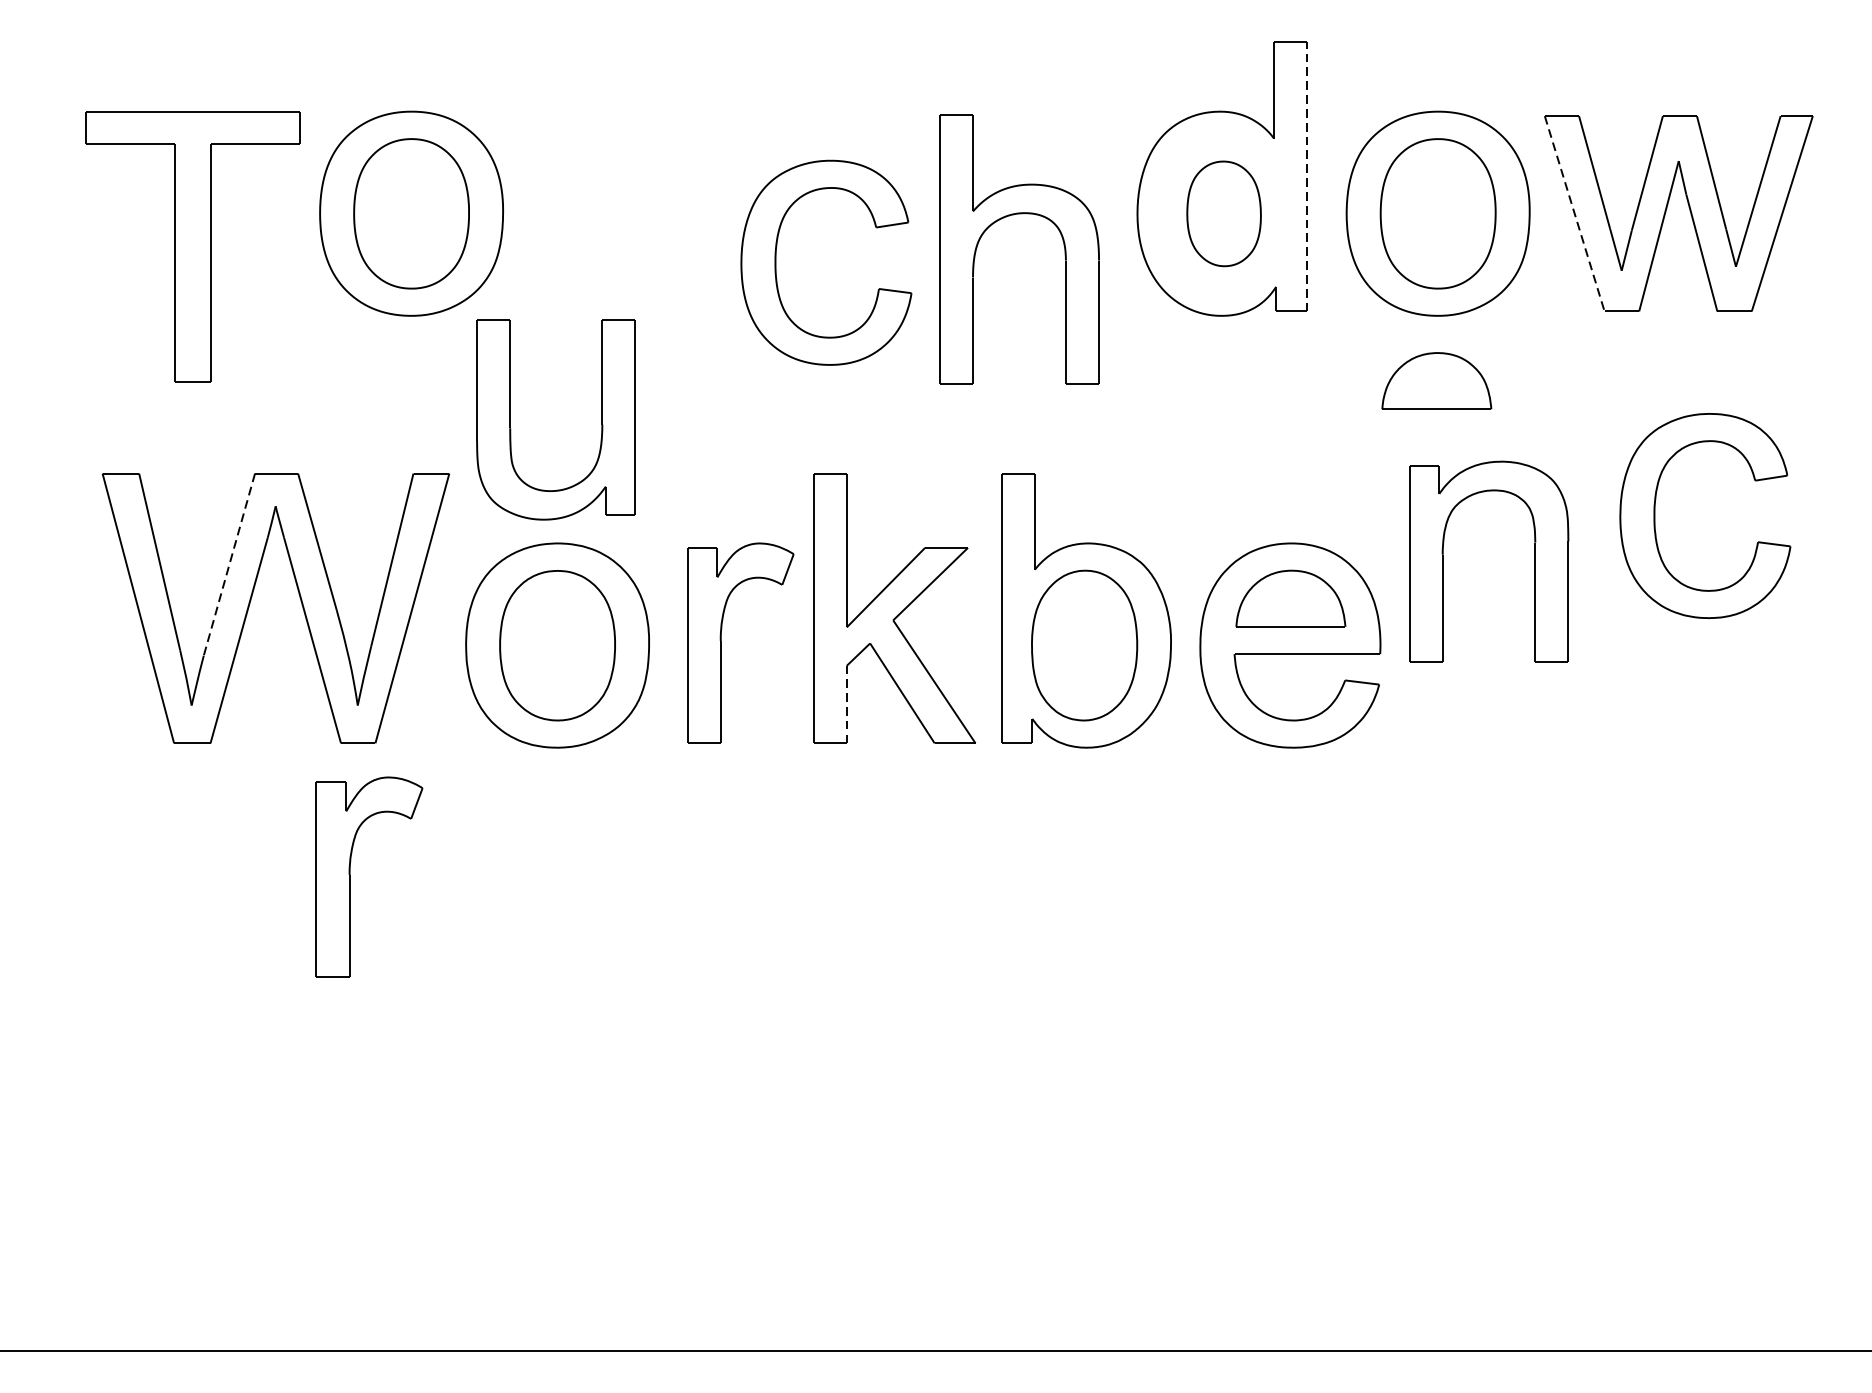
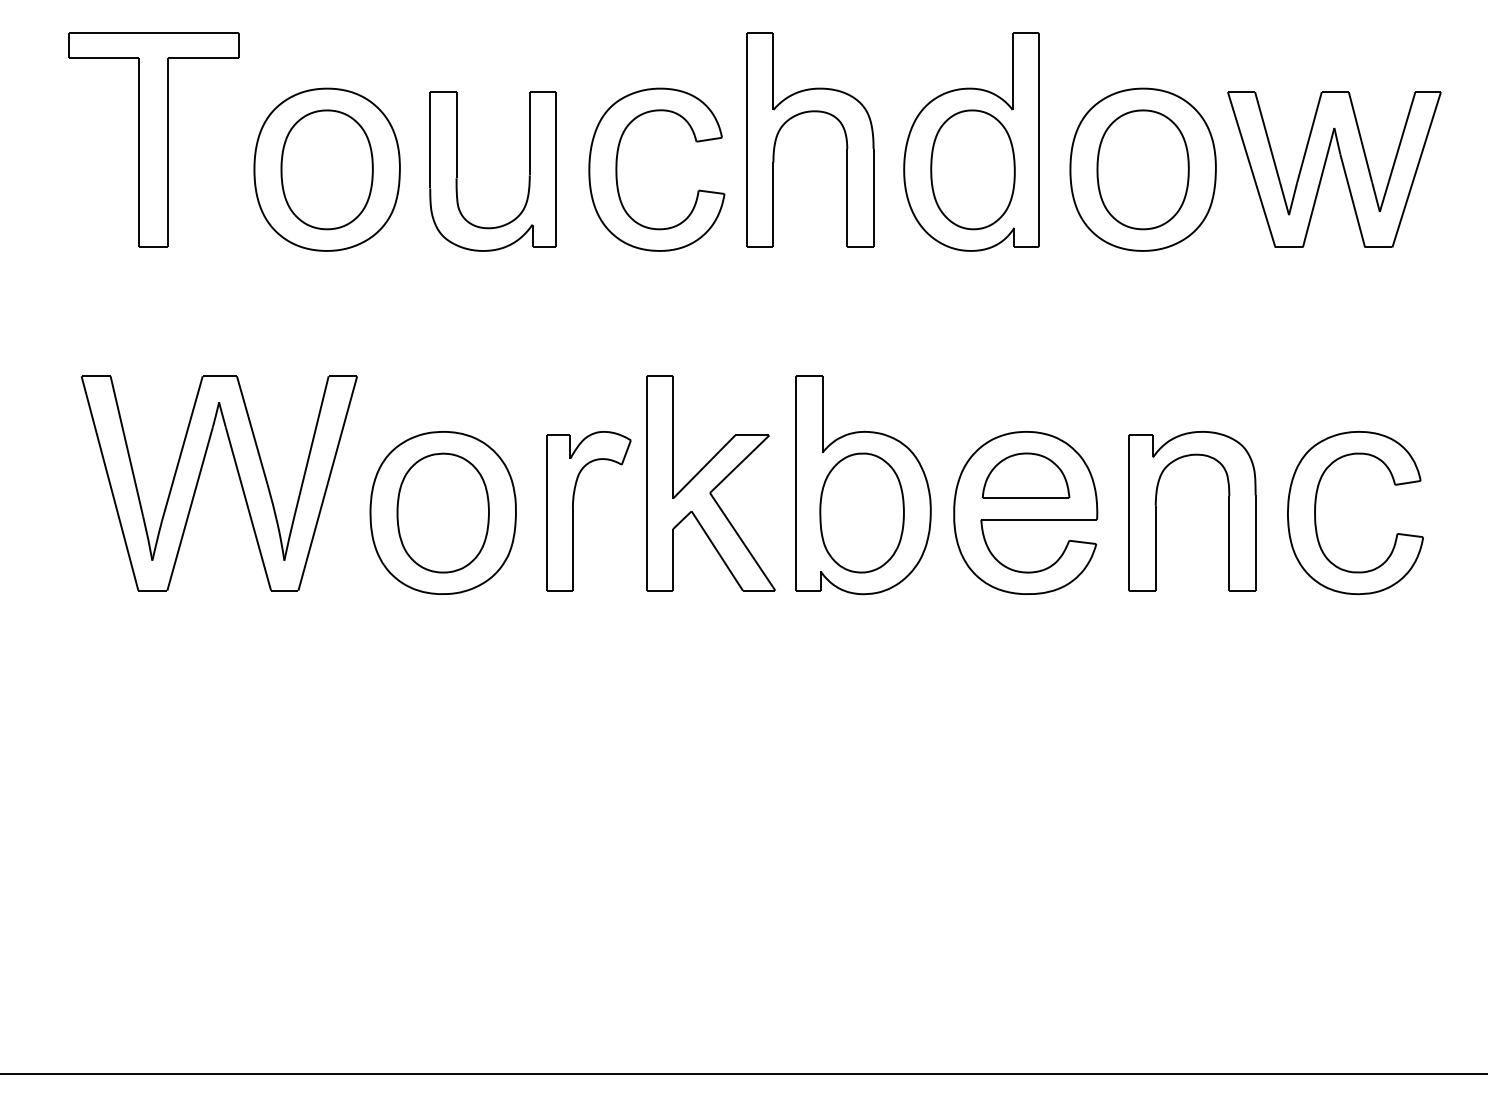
line: (1306, 175) -> (1038, 139), dashed -> solid
part: (1223, 213) -> (972, 169), size x1.43
line: (1574, 214) -> (1251, 170), dashed -> solid
part: (1013, 215) -> (805, 113), moved
part: (193, 246) -> (153, 139), moved
part: (776, 262) -> (617, 169), moved
part: (1436, 380) -> (1141, 302), removed
part: (511, 419) -> (457, 171), moved
part: (1656, 524) -> (1316, 519), moved
part: (1443, 561) -> (1156, 511), moved
line: (229, 565) -> (182, 449), dashed -> solid
line: (847, 704) -> (673, 559), dashed -> solid
part: (350, 877) -> (278, 697), removed

